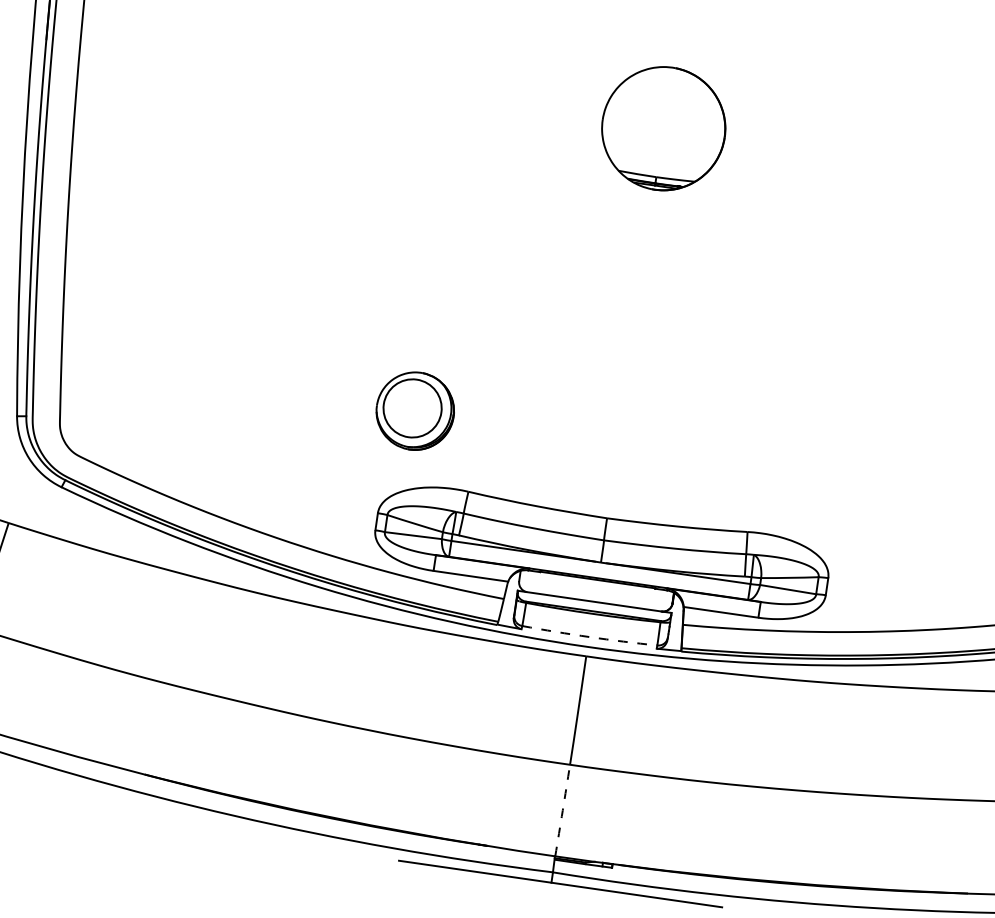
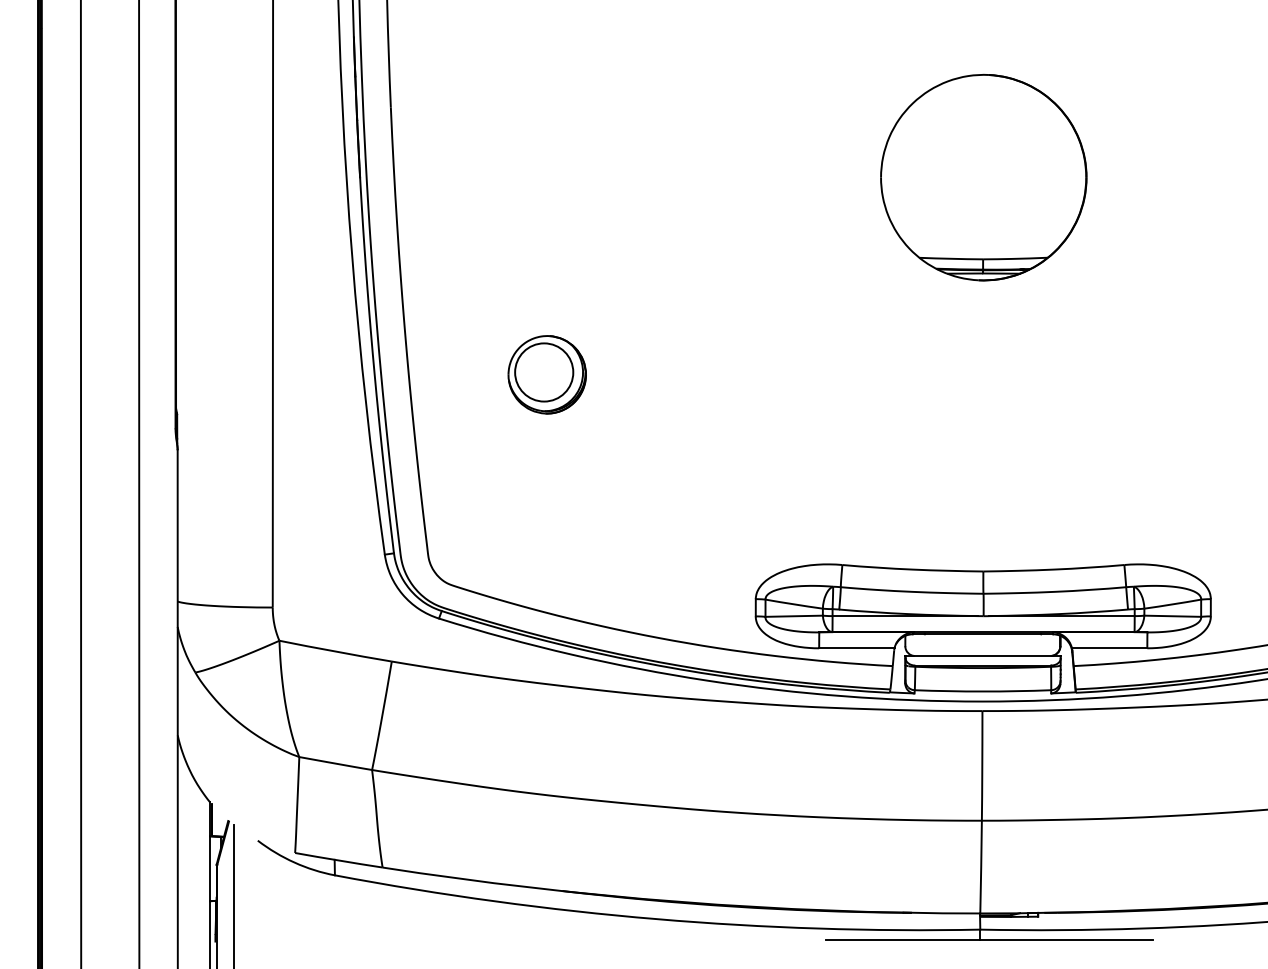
part: (663, 128) -> (983, 177), size x1.67
part: (414, 410) -> (546, 374), moved
arc: (590, 637) -> (983, 691), dashed -> solid
arc: (563, 811) -> (981, 867), dashed -> solid

